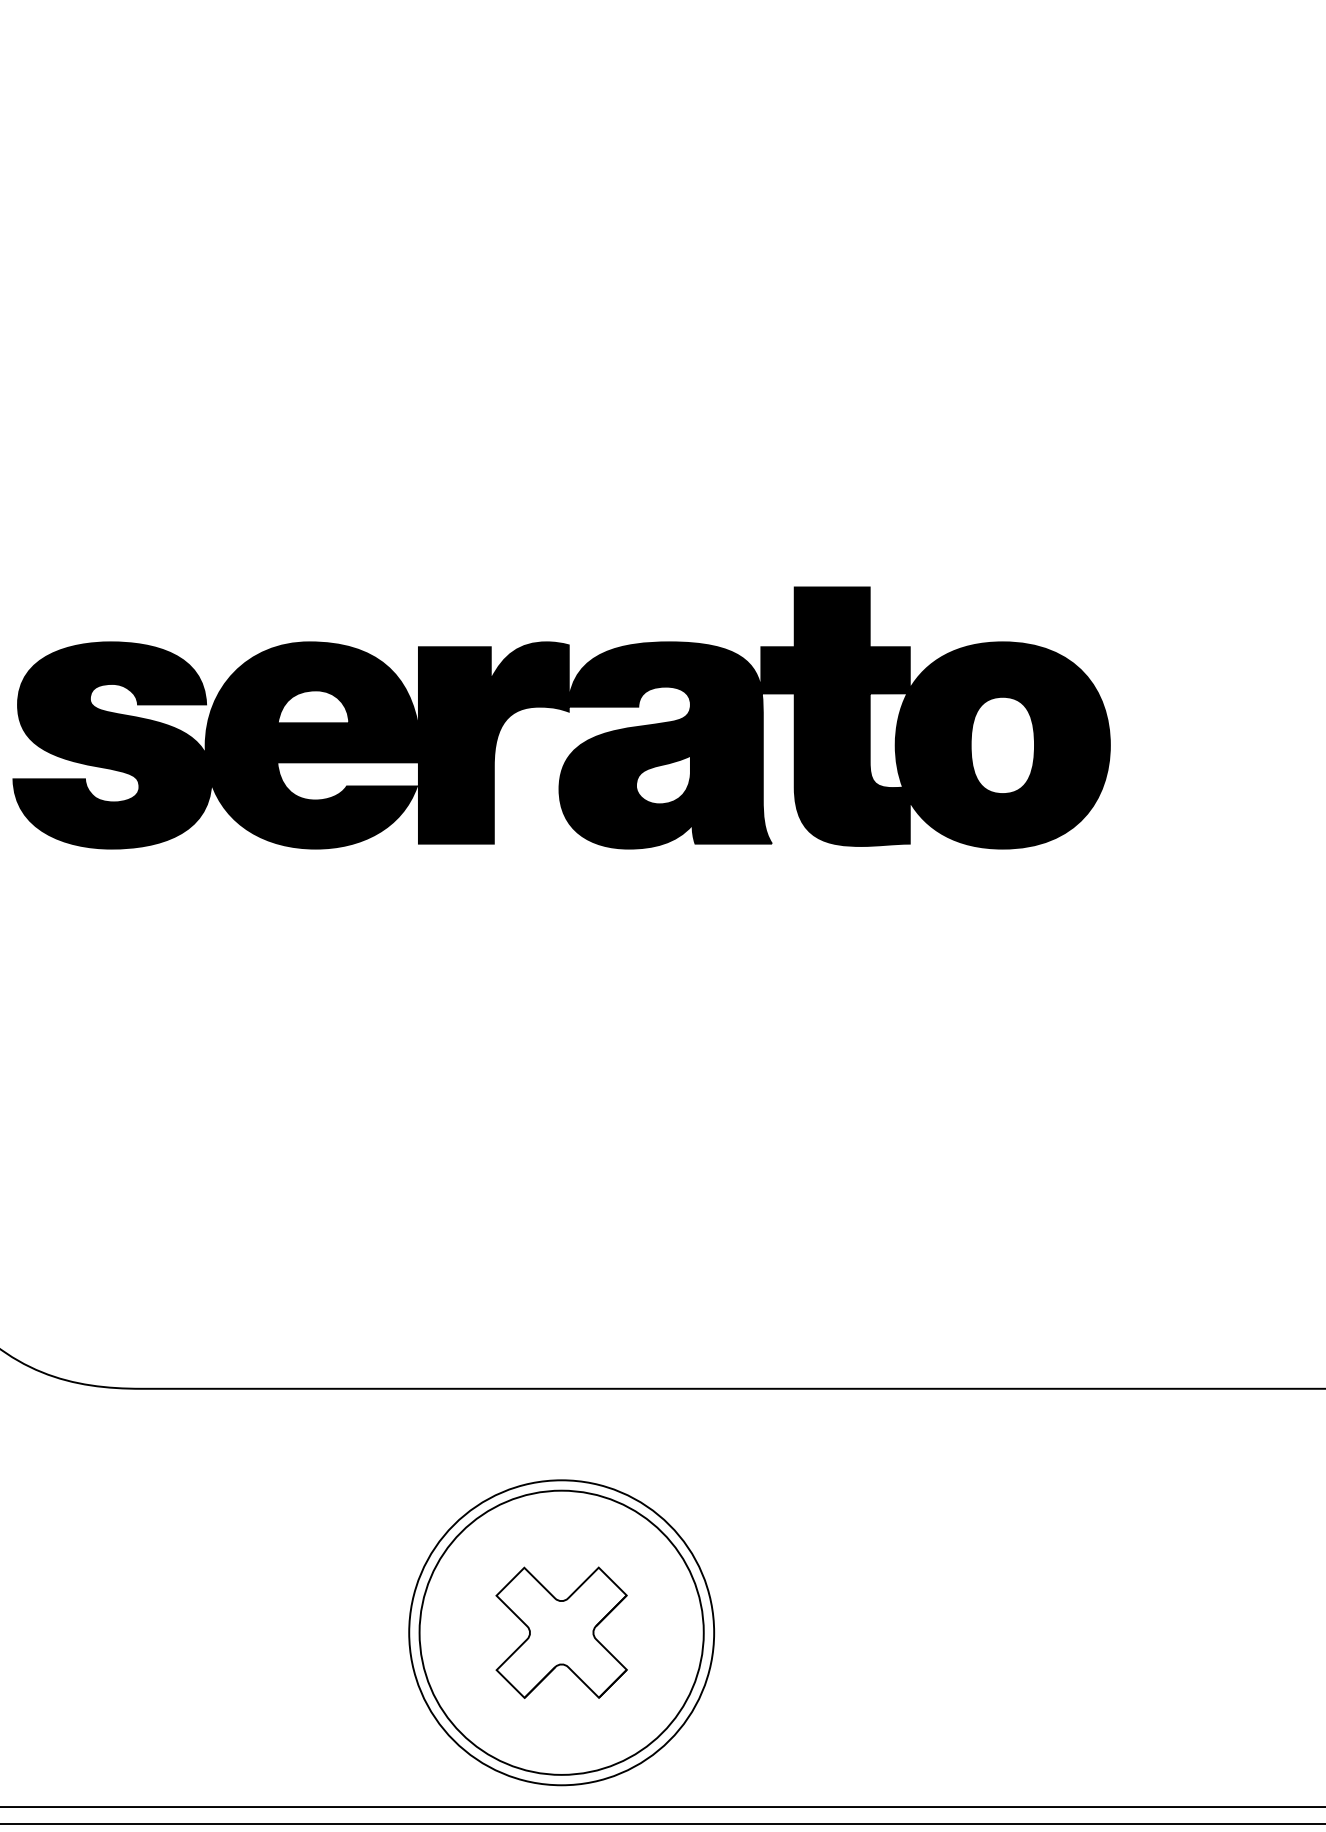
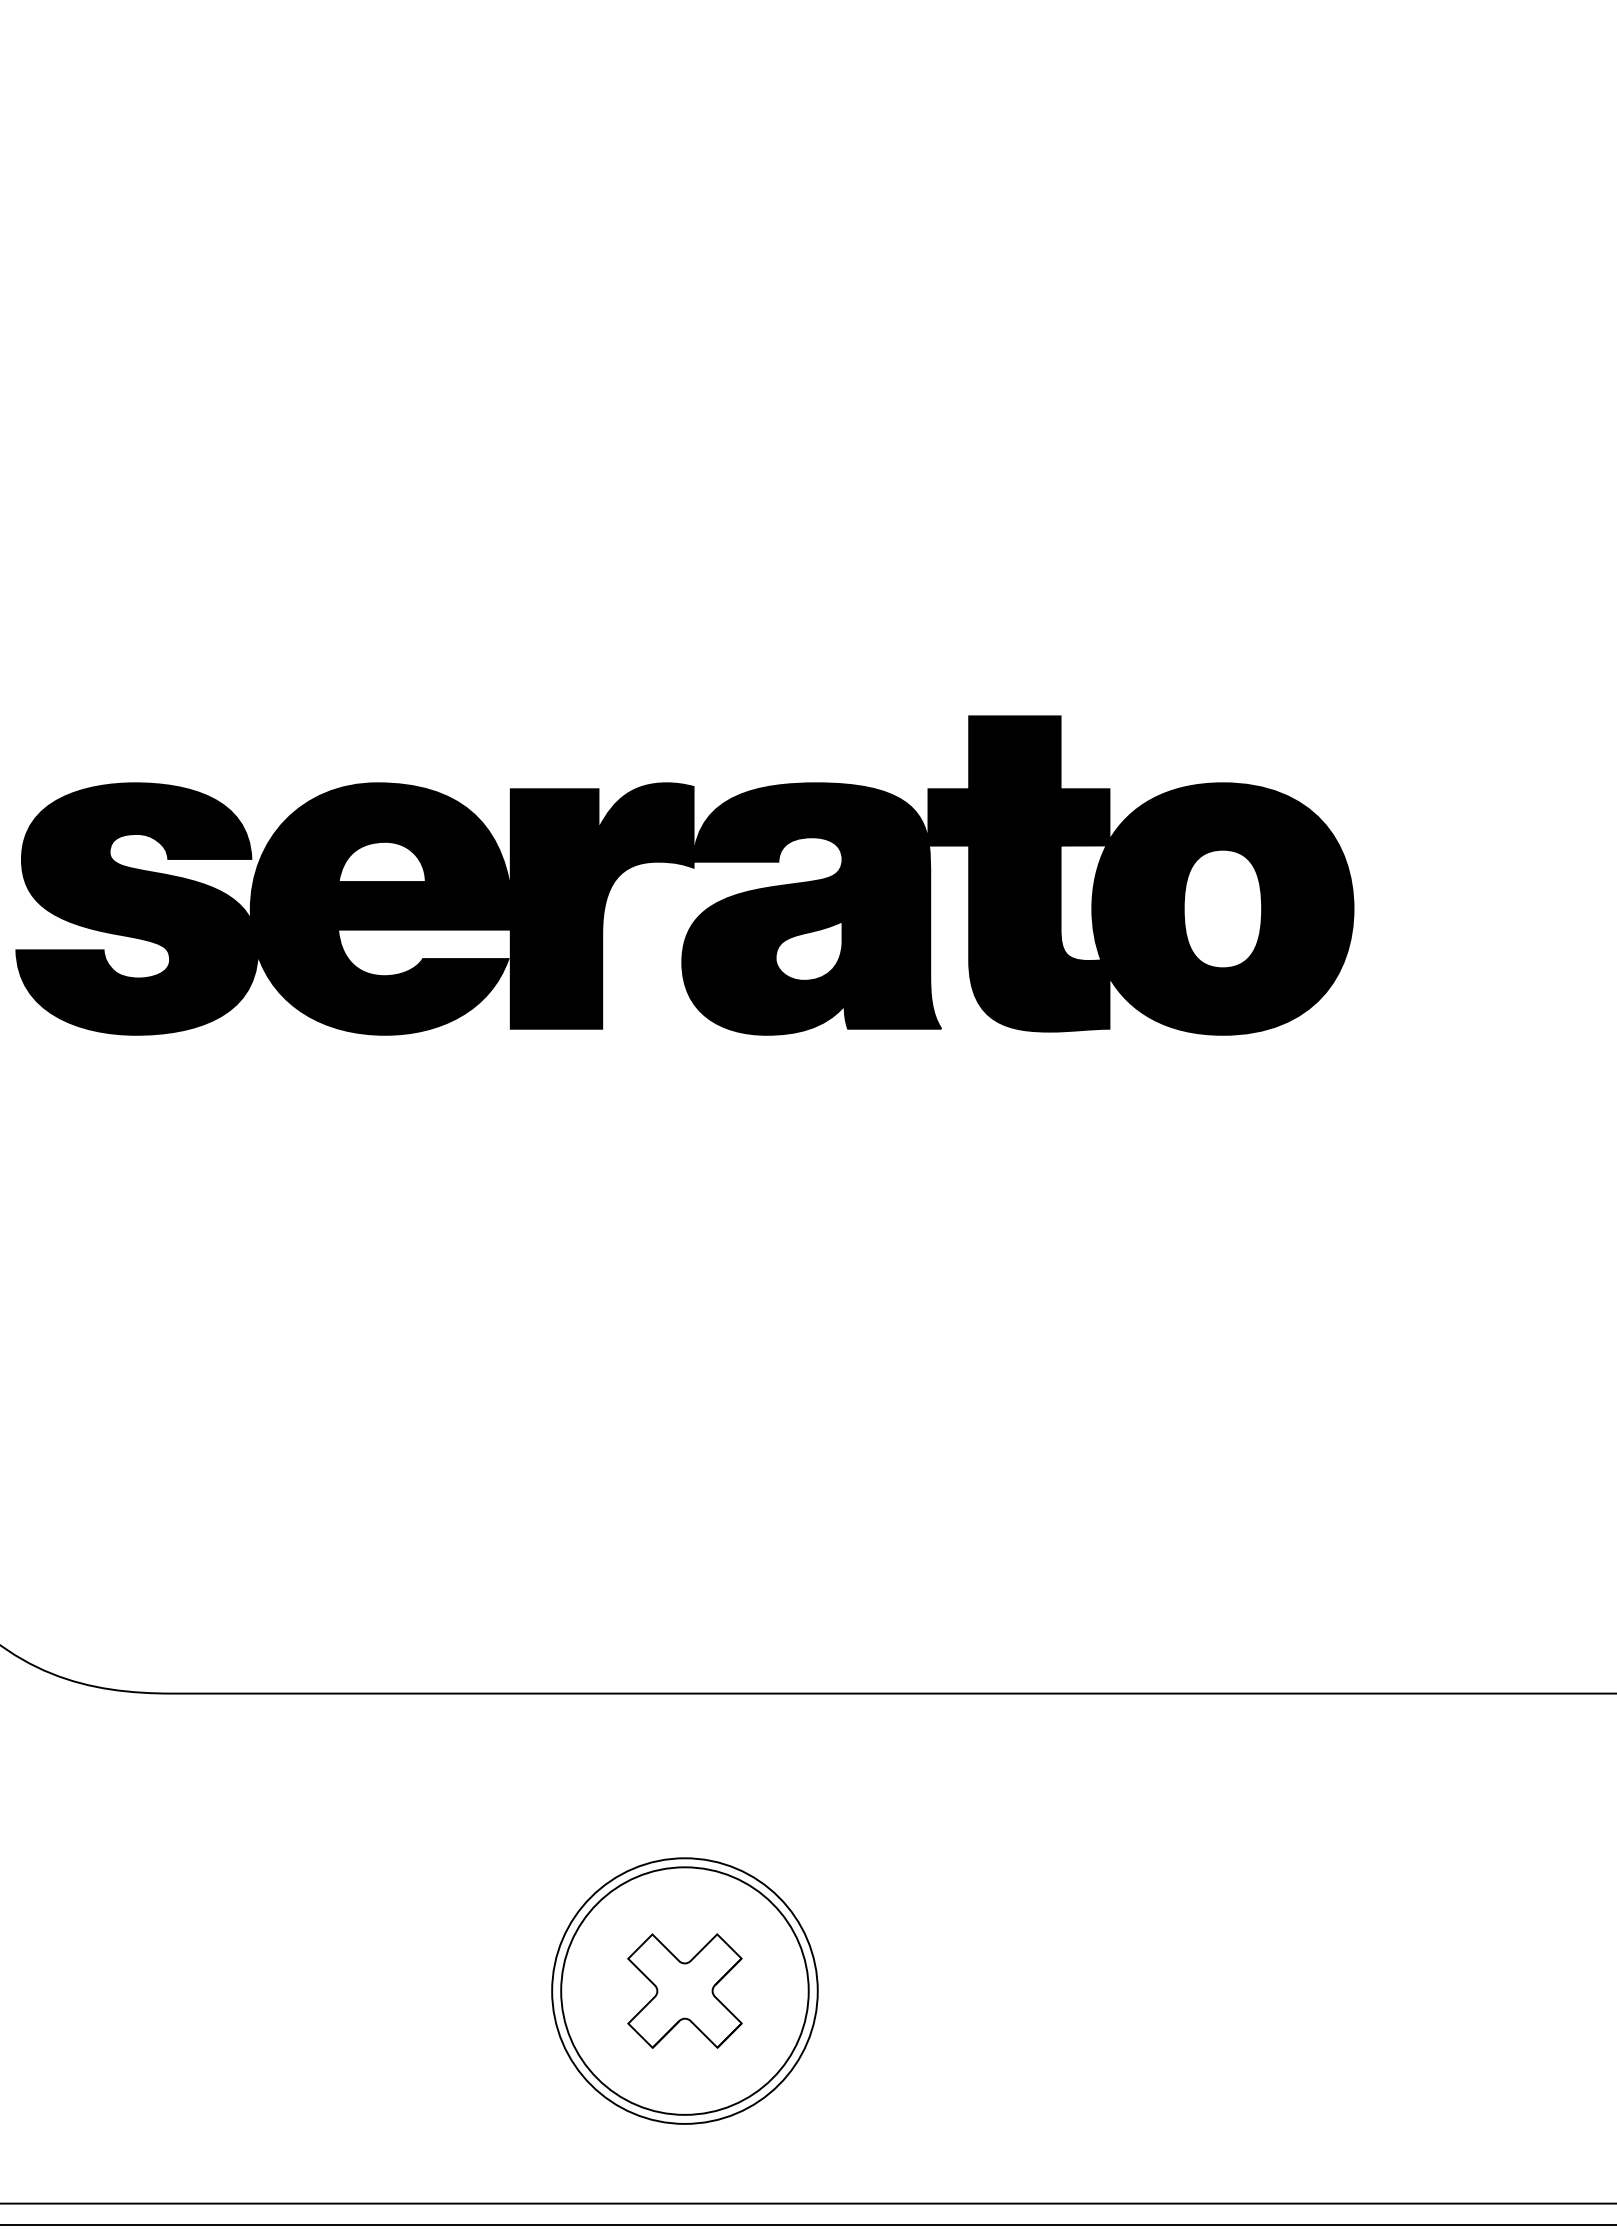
part: (561, 1632) -> (684, 1990), size x0.71

